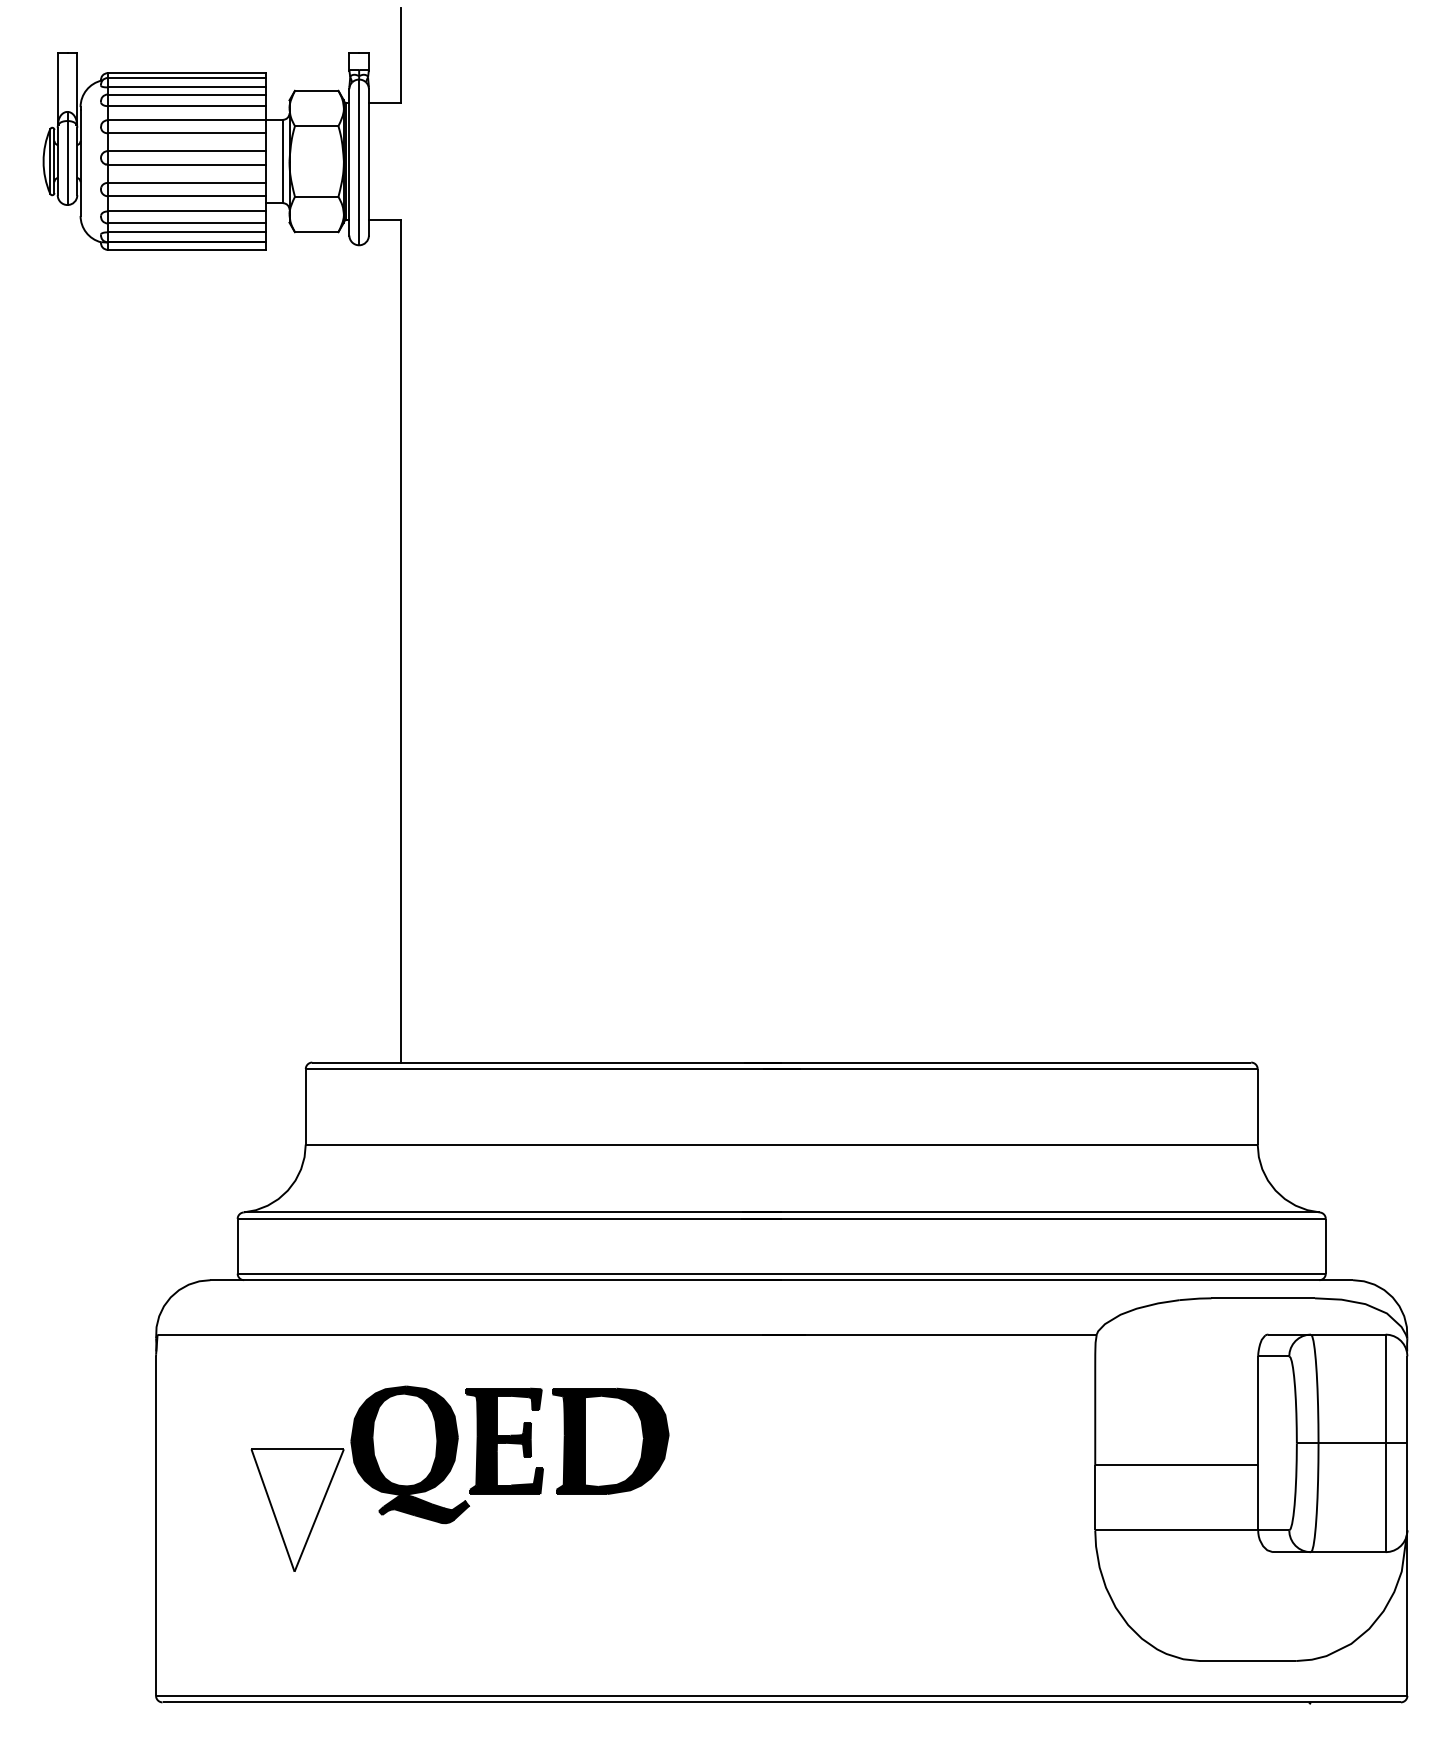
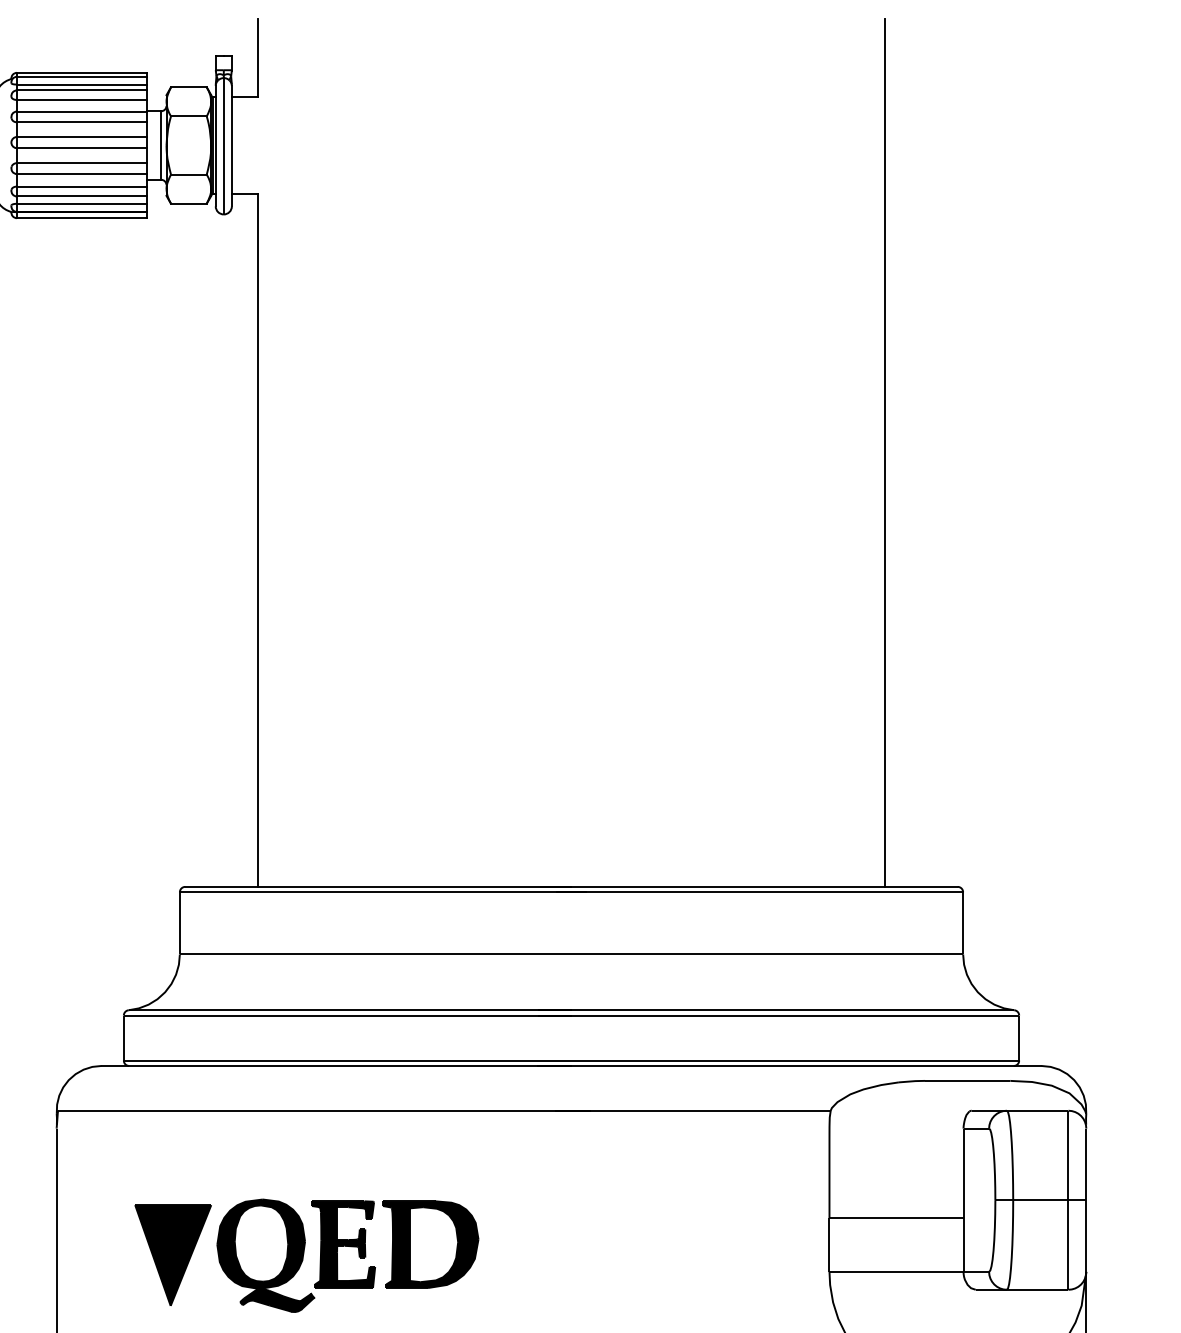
line: (1162, 535) -> (884, 453), added
part: (512, 1444) -> (349, 1247), moved
fill: (297, 1510) -> (173, 1255), added

